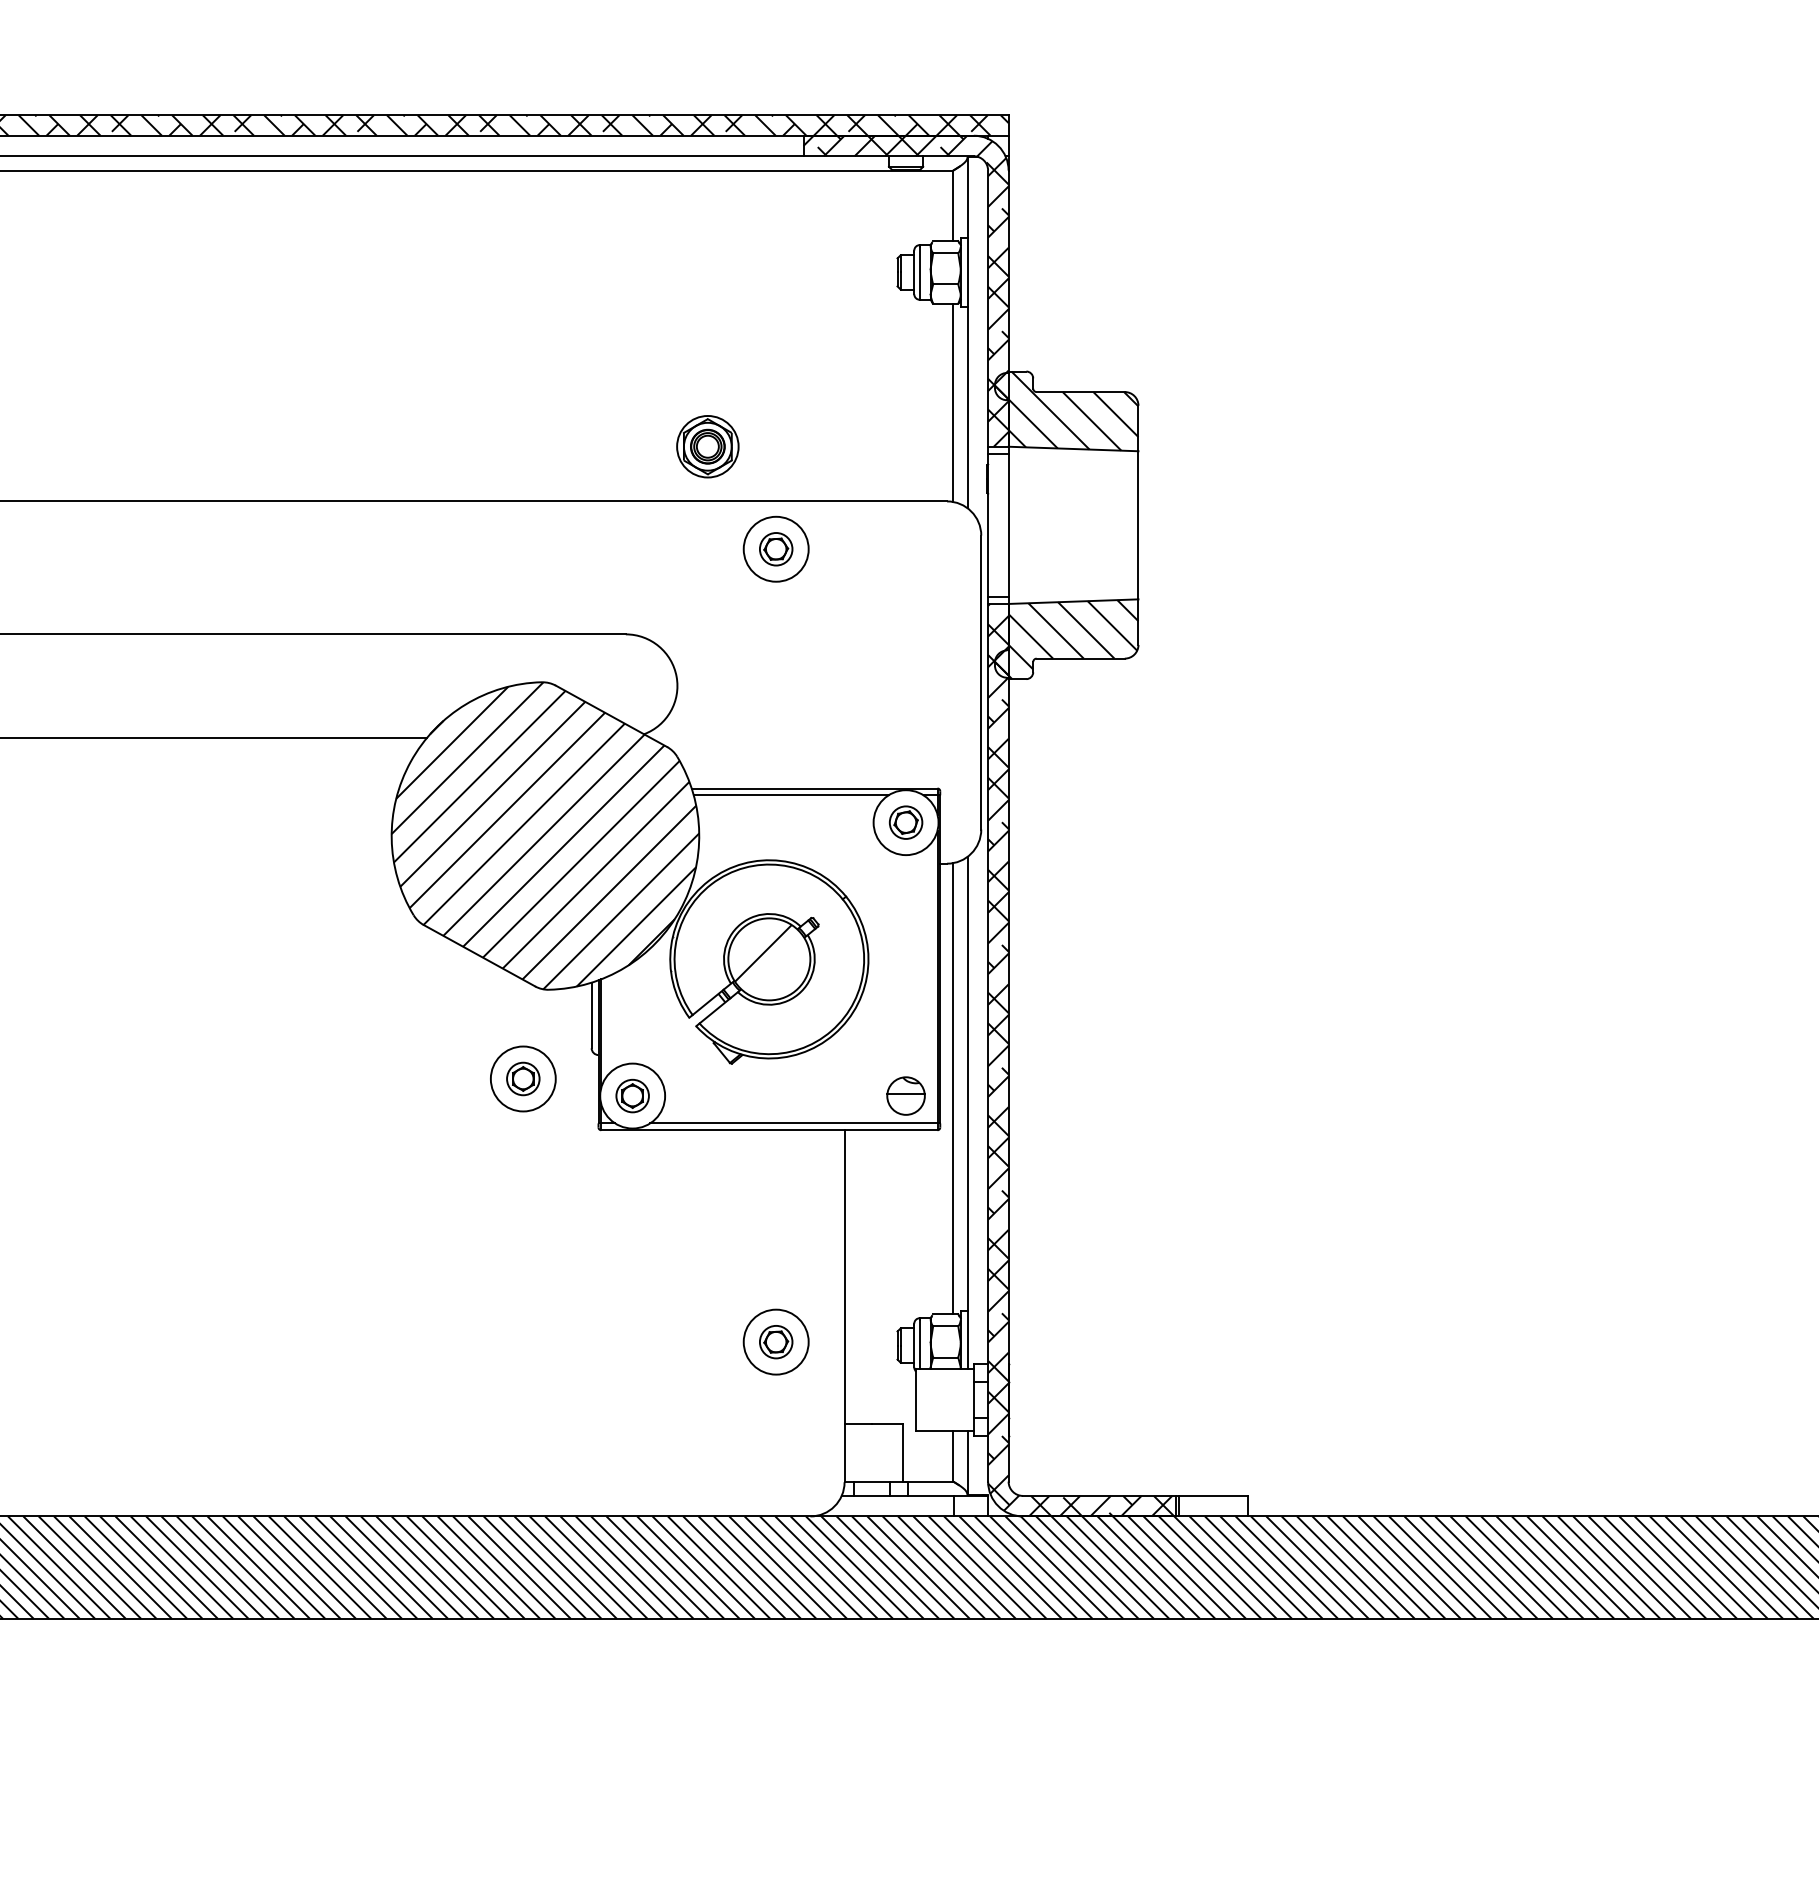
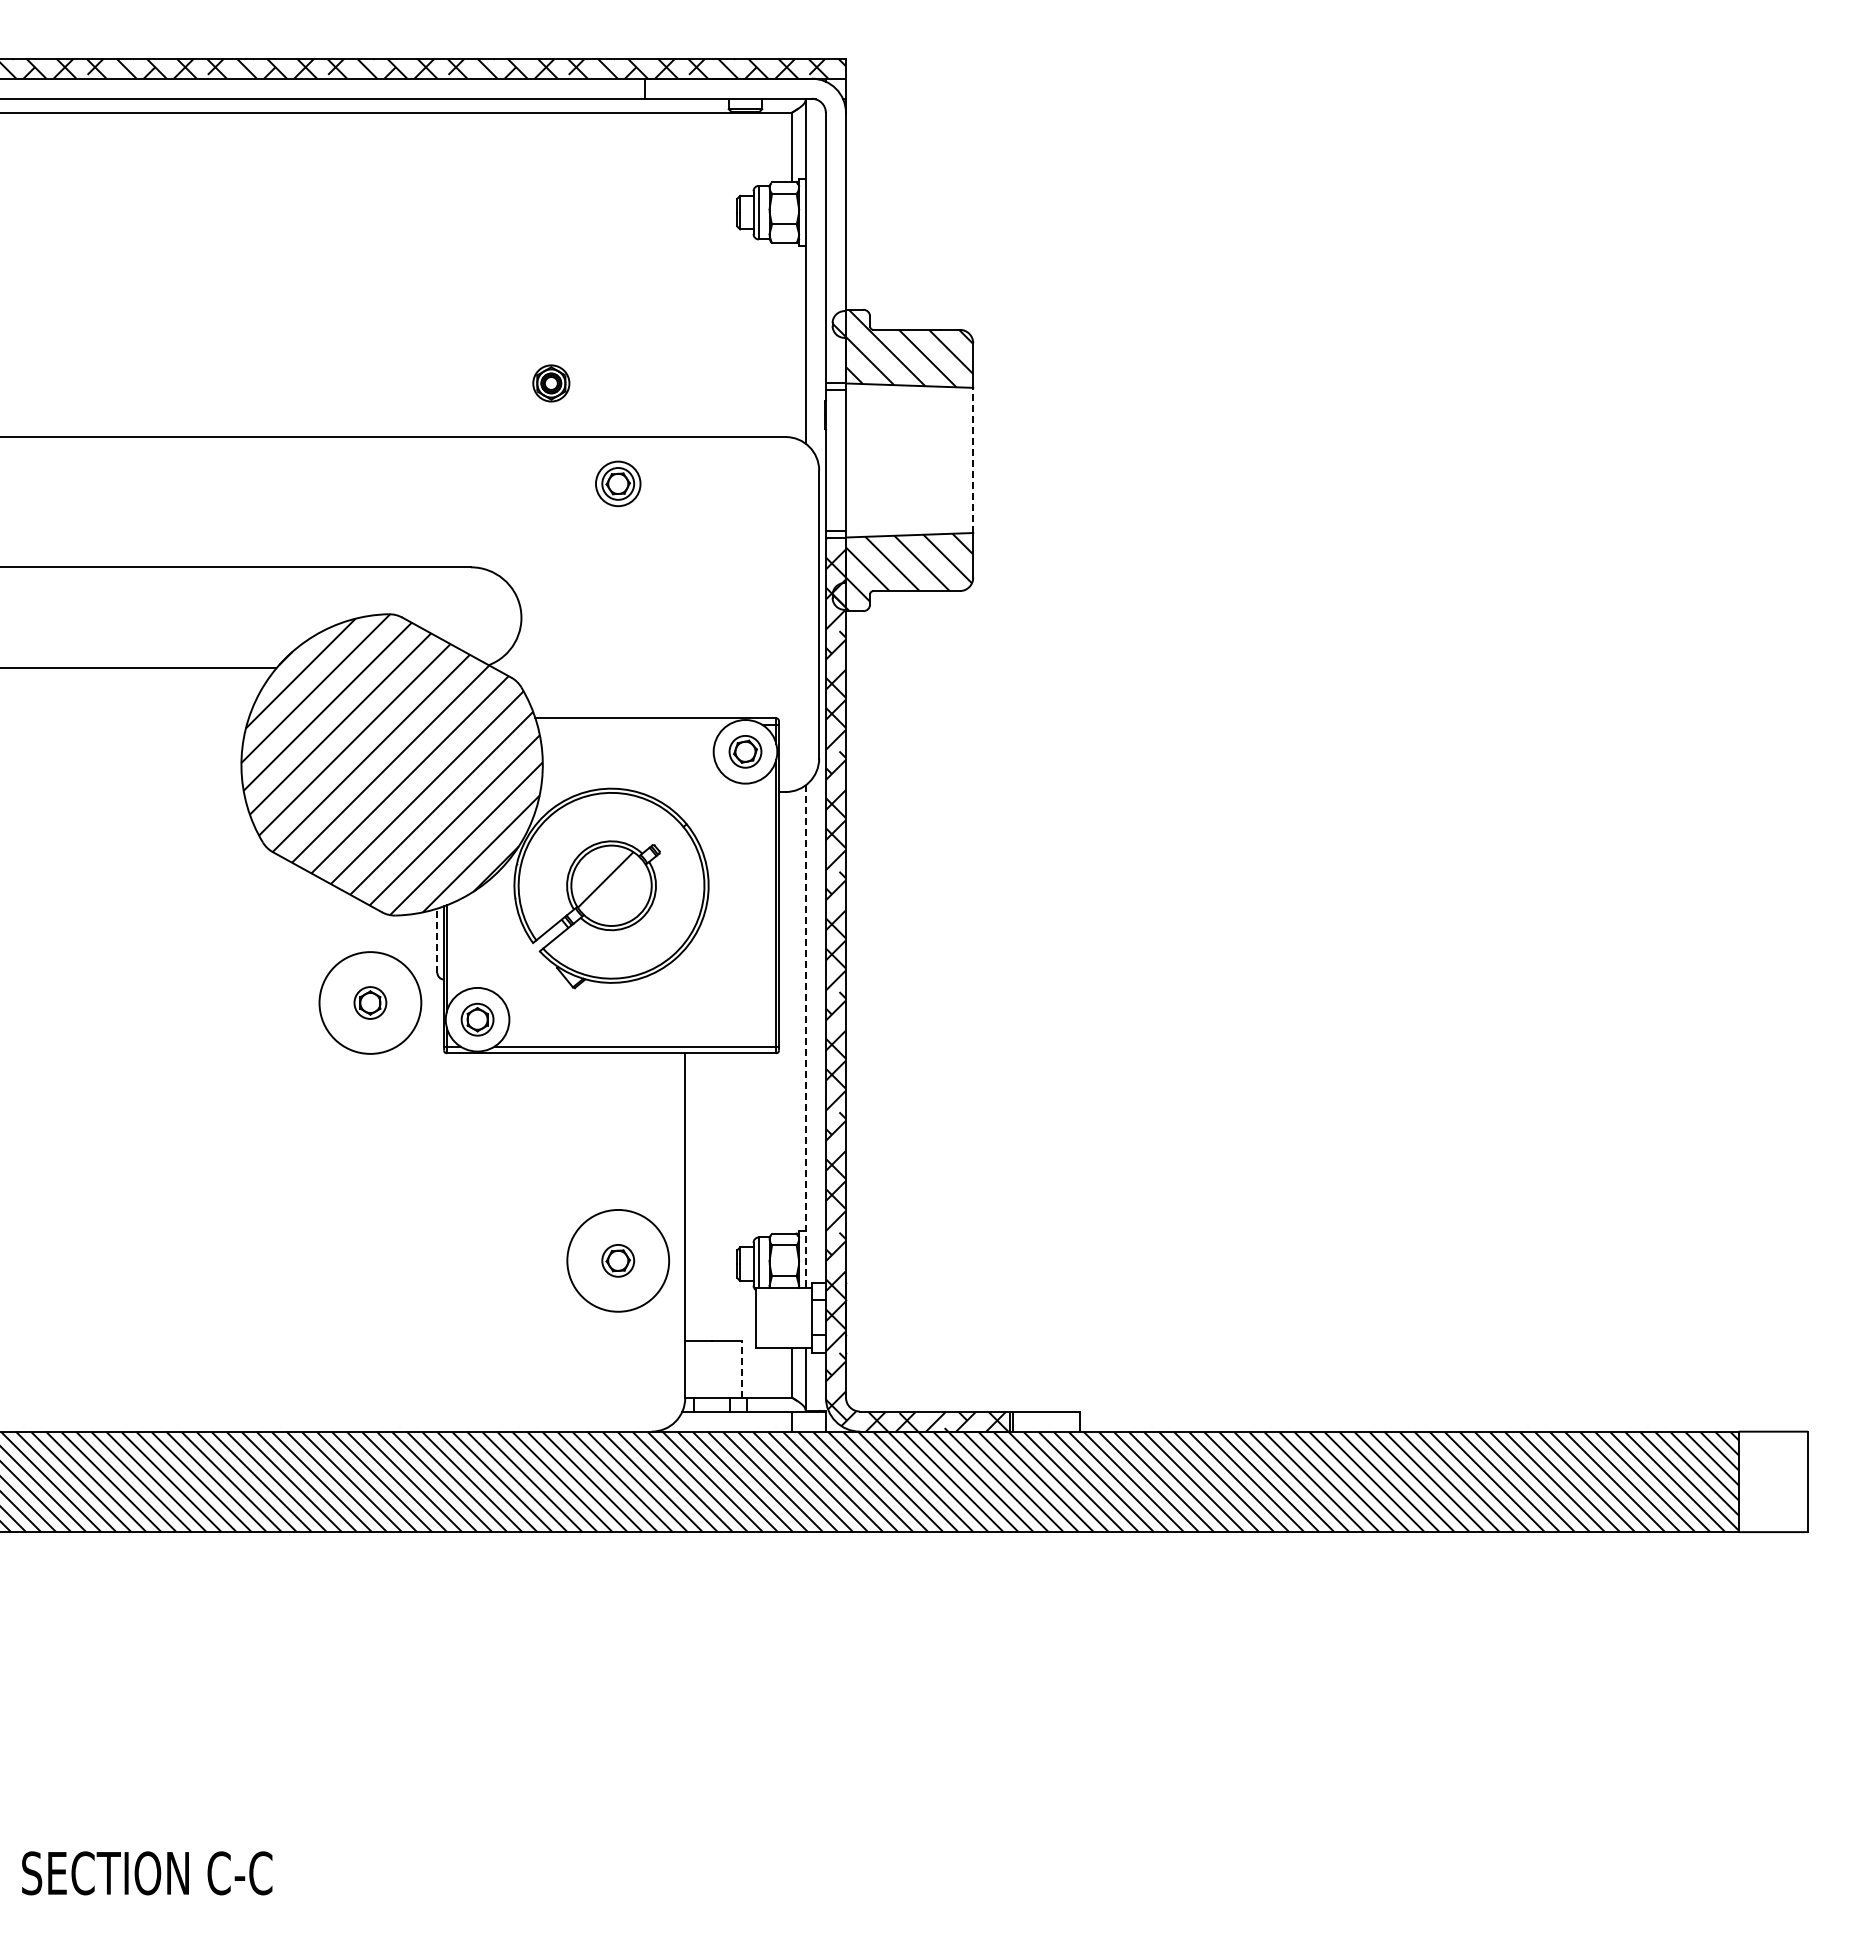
hatch: (906, 290) -> (745, 230), removed
line: (953, 402) -> (791, 340), removed
part: (708, 446) -> (551, 383), size x0.6
line: (1138, 525) -> (973, 460), solid -> dashed
circle: (776, 548) -> (618, 483), size x0.7
line: (790, 795) -> (632, 725), removed
line: (591, 1015) -> (437, 940), solid -> dashed
circle: (523, 1078) -> (370, 1002), size x1.6
line: (953, 1088) -> (791, 1012), removed
part: (906, 1095) -> (745, 1019), removed
line: (967, 1113) -> (805, 1036), solid -> dashed
circle: (776, 1341) -> (618, 1260), size x1.6
line: (903, 1453) -> (742, 1369), solid -> dashed

